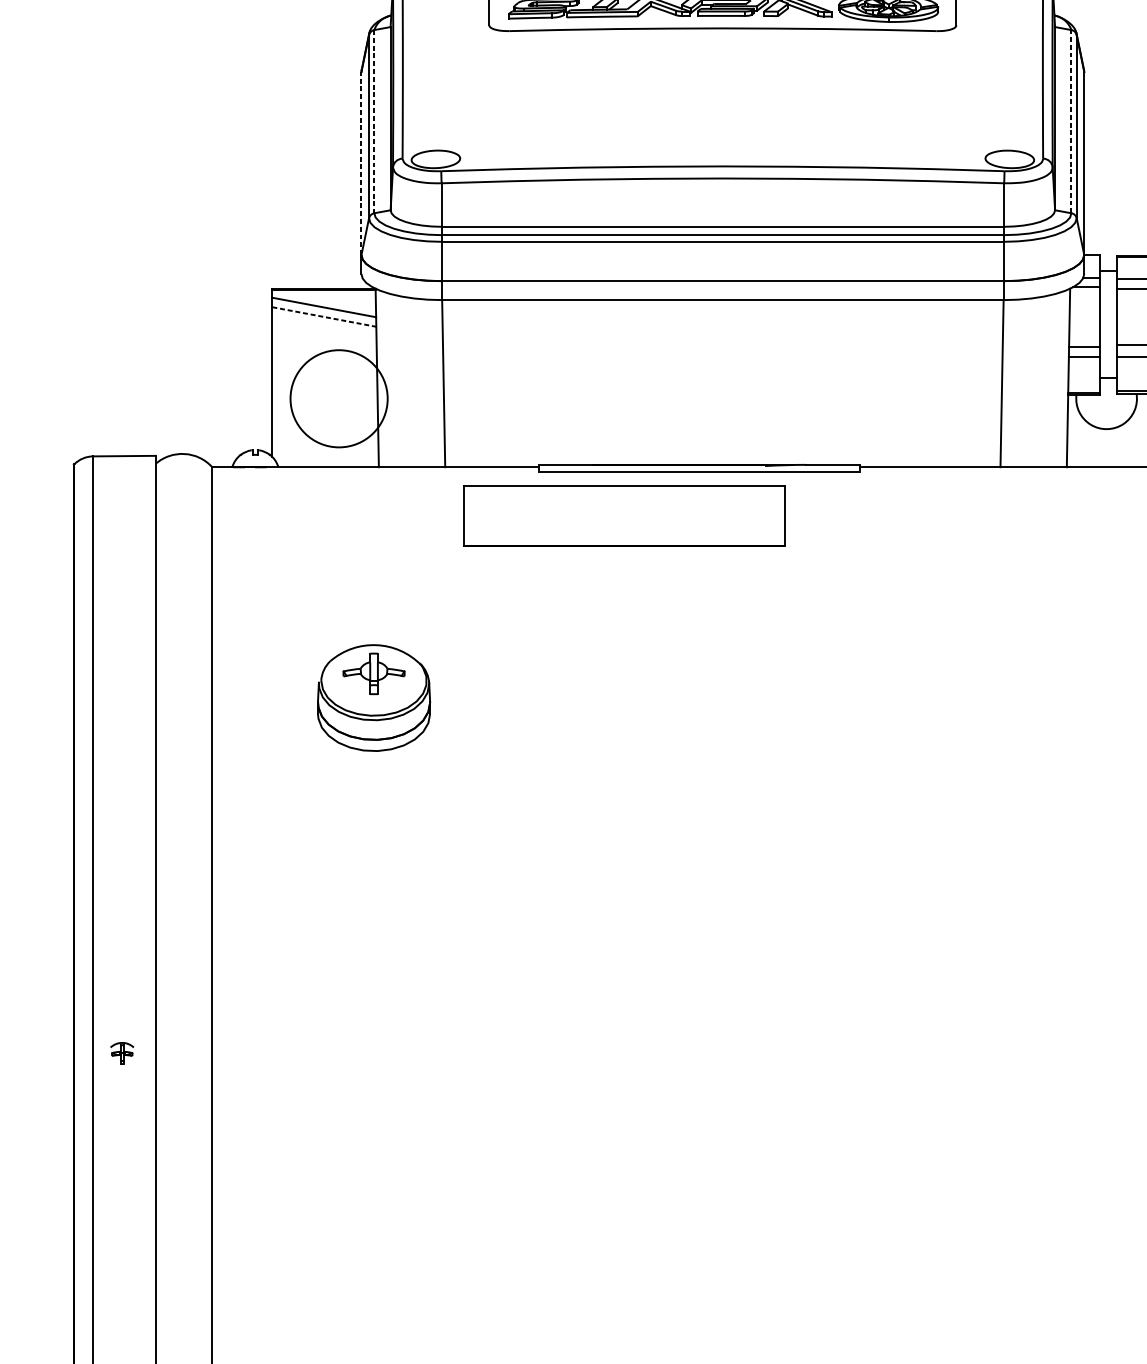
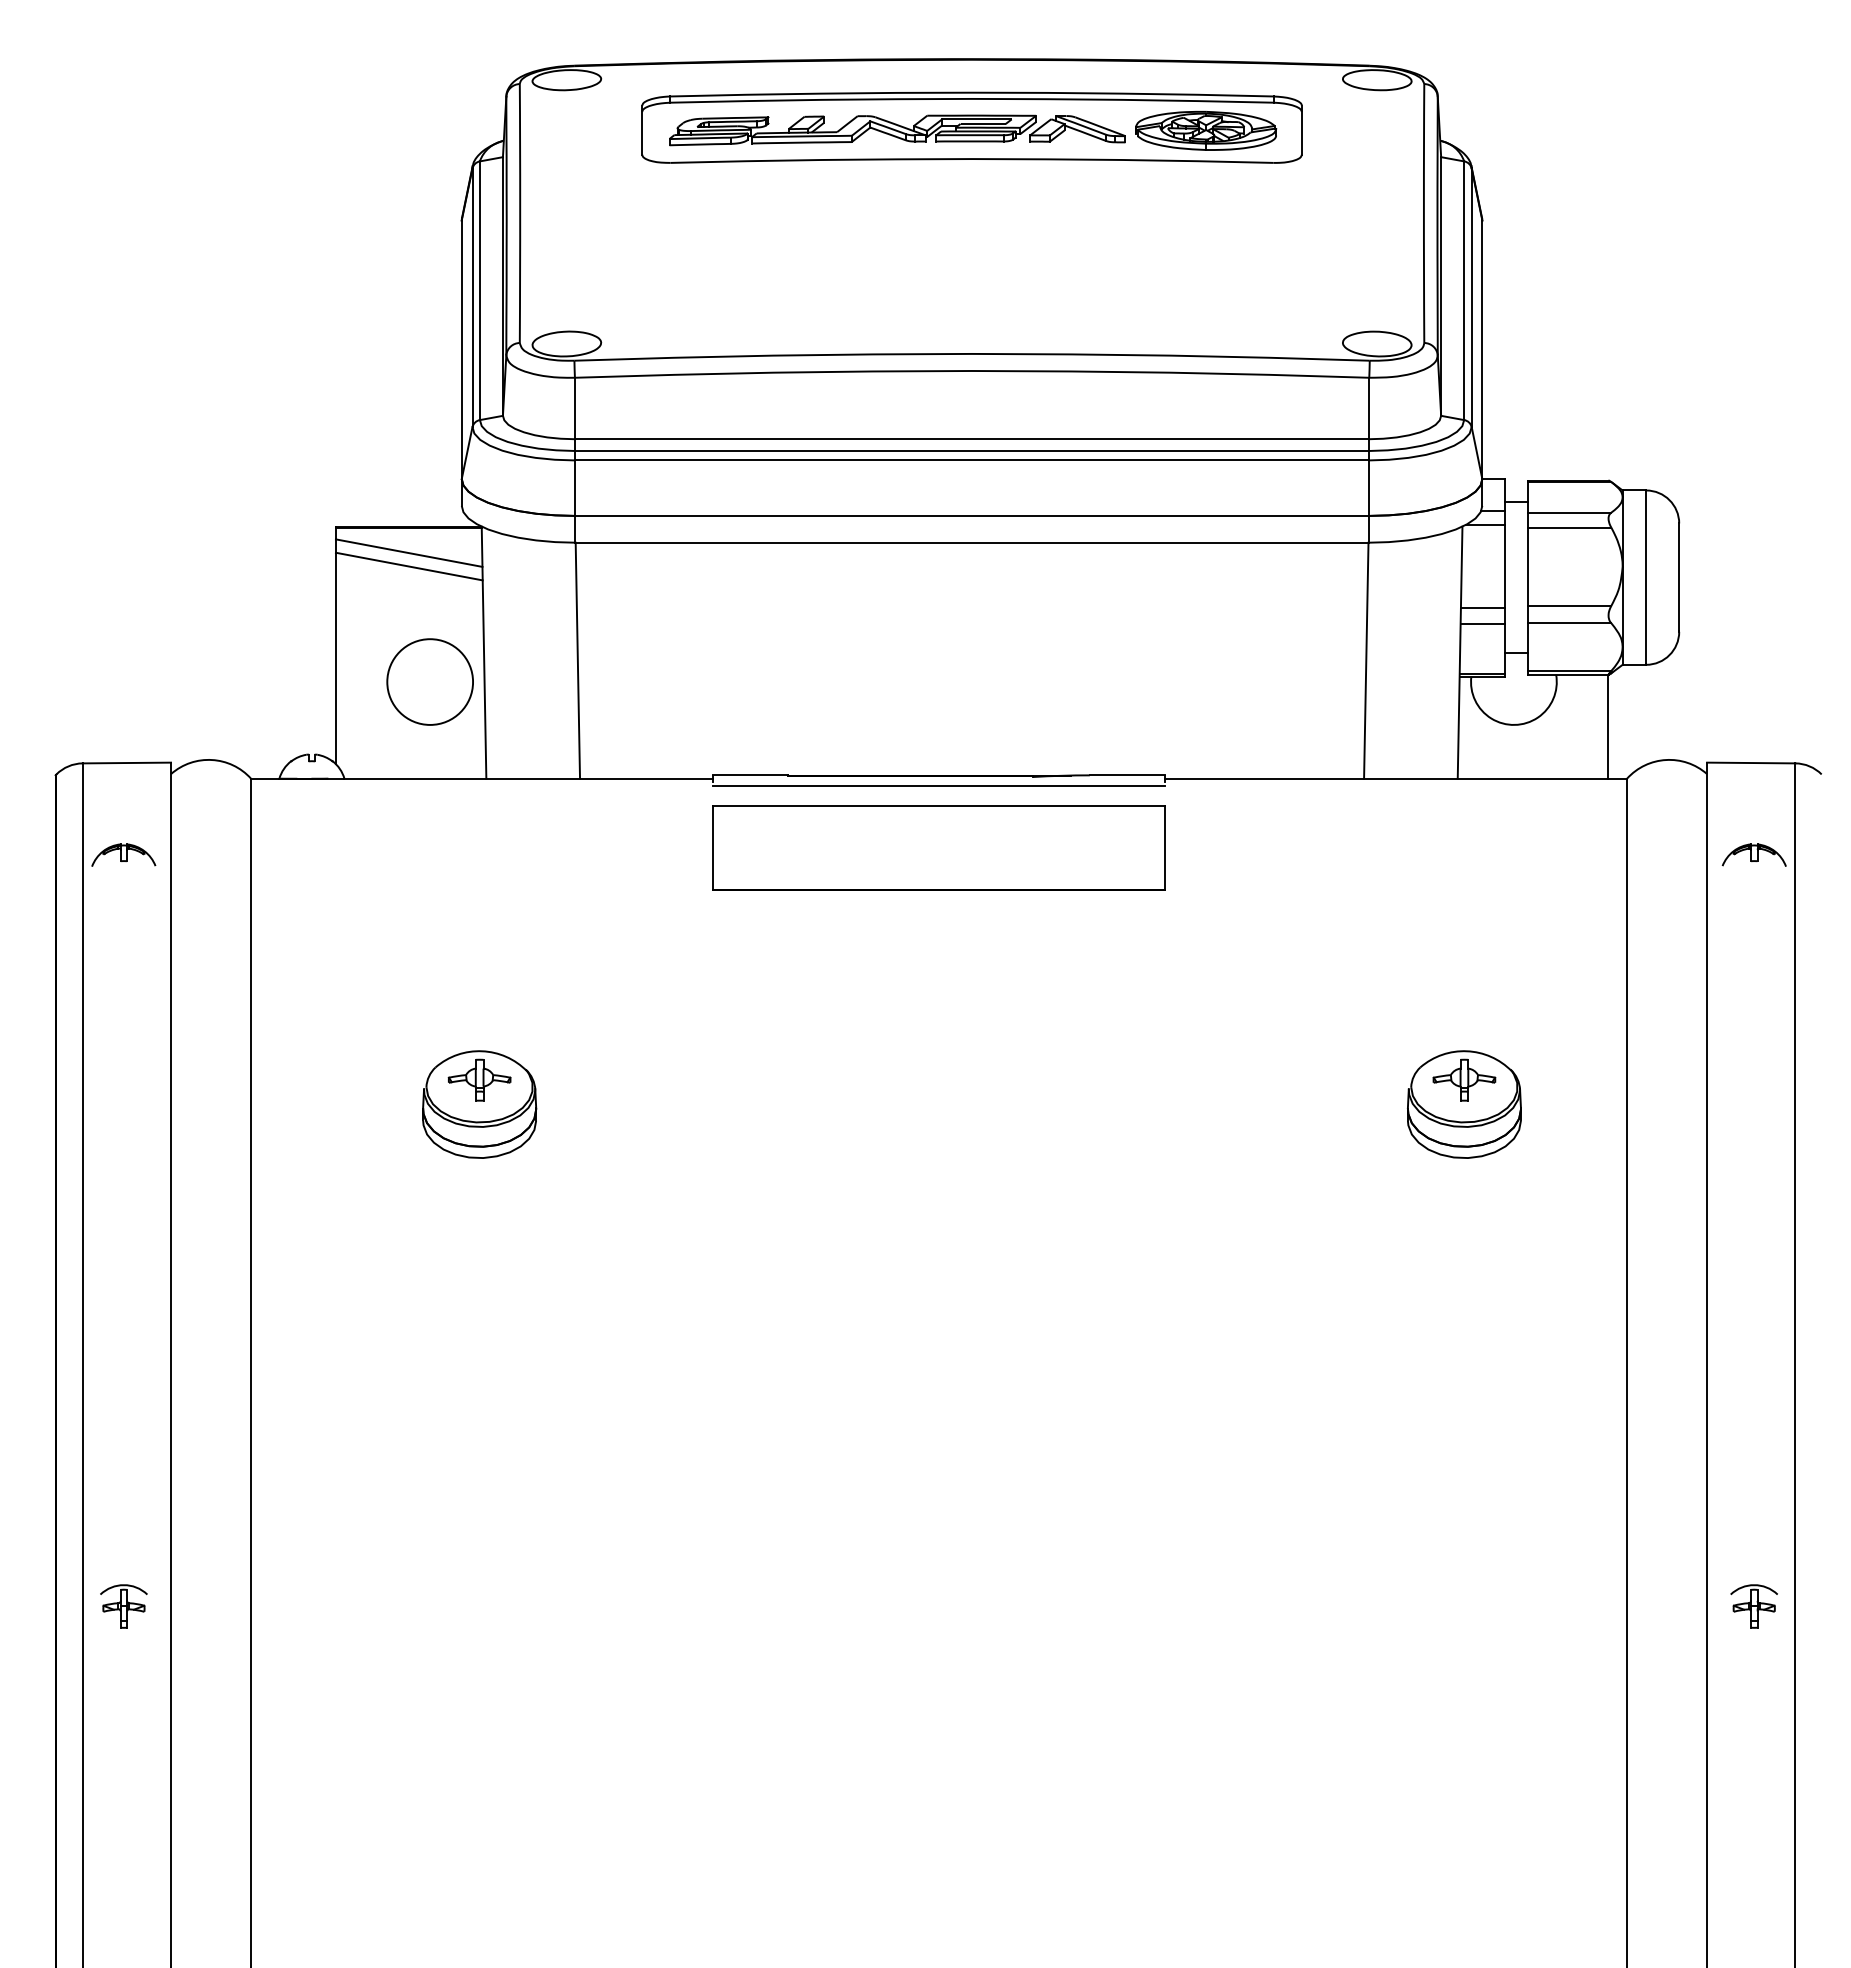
line: (1071, 121) -> (1464, 290), dashed -> solid
line: (374, 122) -> (479, 291), dashed -> solid
line: (361, 163) -> (461, 349), dashed -> solid
line: (324, 316) -> (409, 566), dashed -> solid
circle: (339, 398) -> (430, 681), size x0.62
part: (624, 515) -> (938, 847), moved
part: (121, 520) -> (123, 854), added
part: (374, 697) -> (479, 1104), size x0.71
part: (1071, 697) -> (1464, 1104), added
part: (121, 1053) -> (123, 1606), size x1.43

